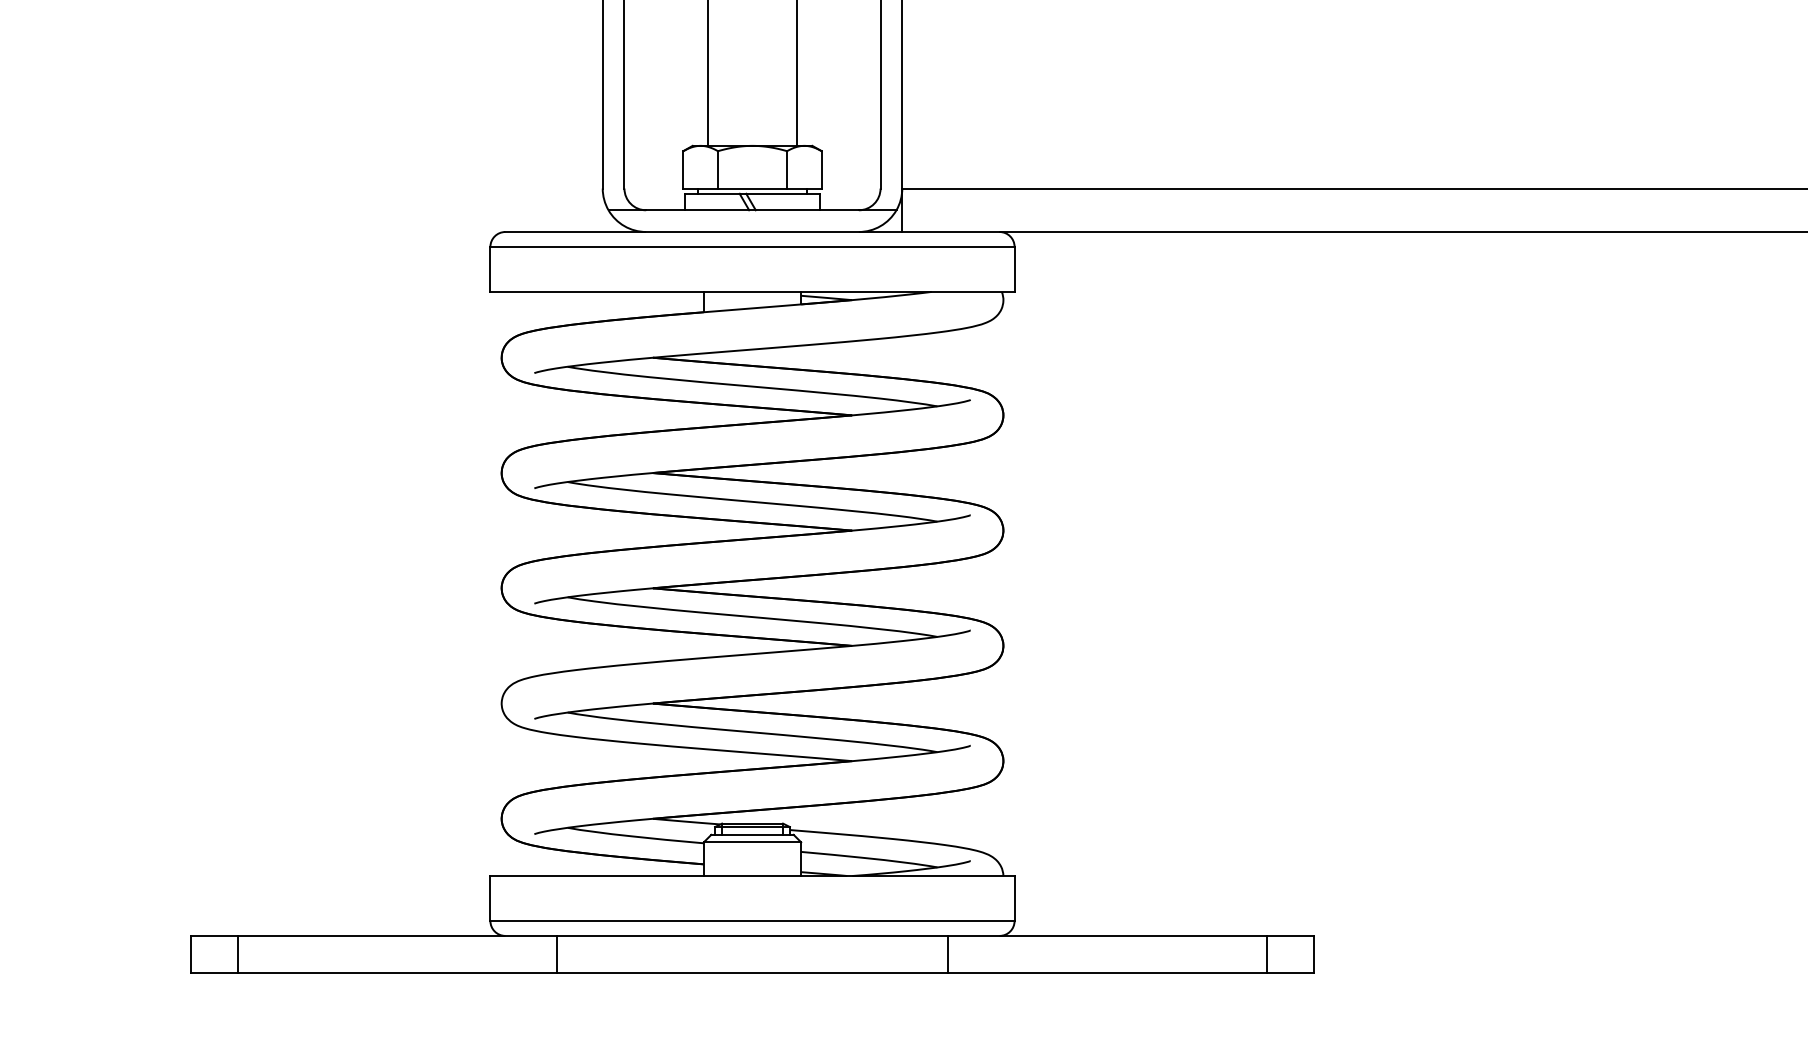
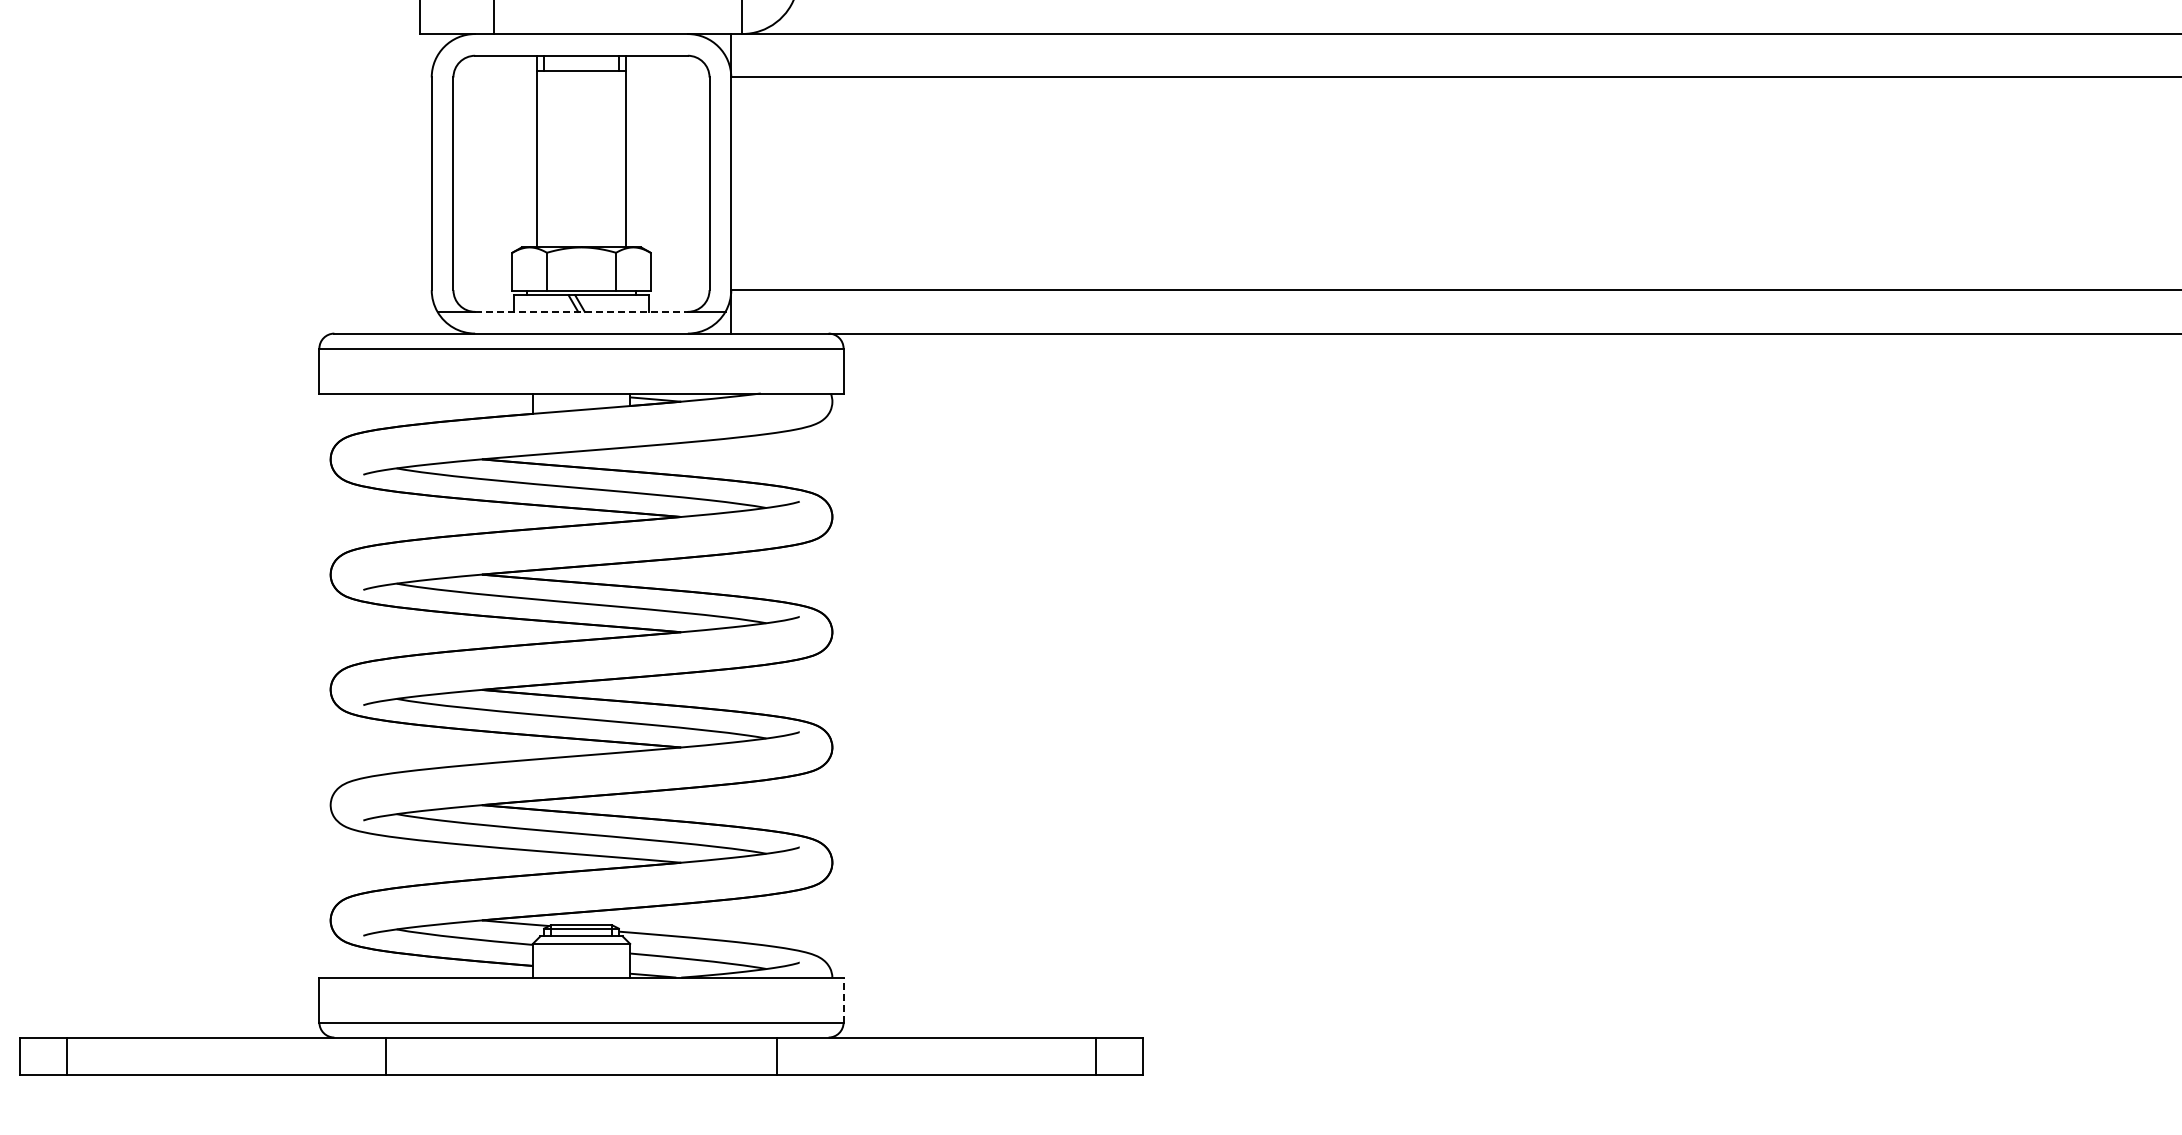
line: (753, 209) -> (582, 311), solid -> dashed
line: (1014, 897) -> (843, 999), solid -> dashed

